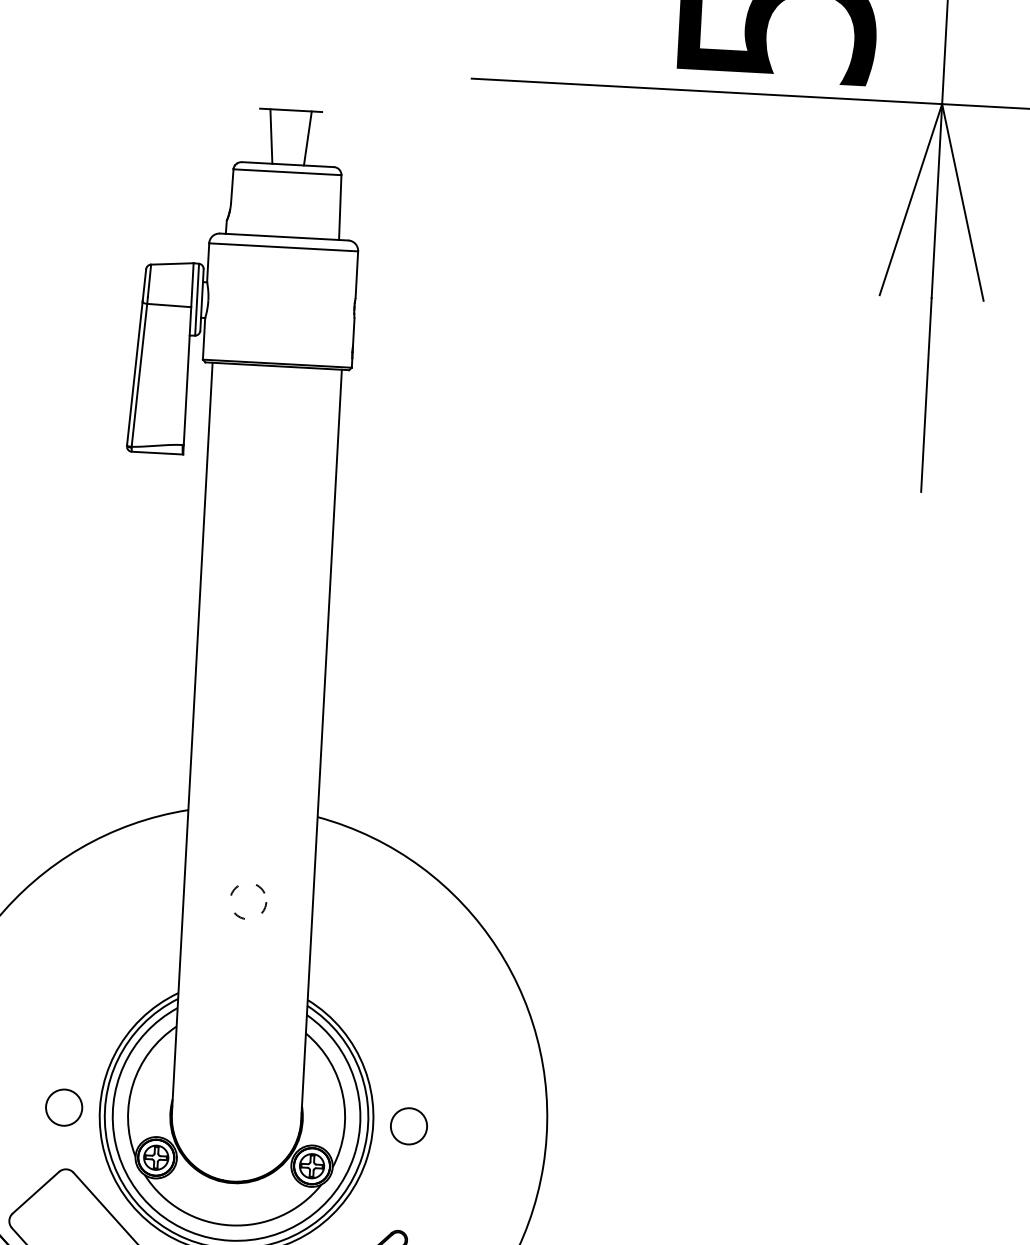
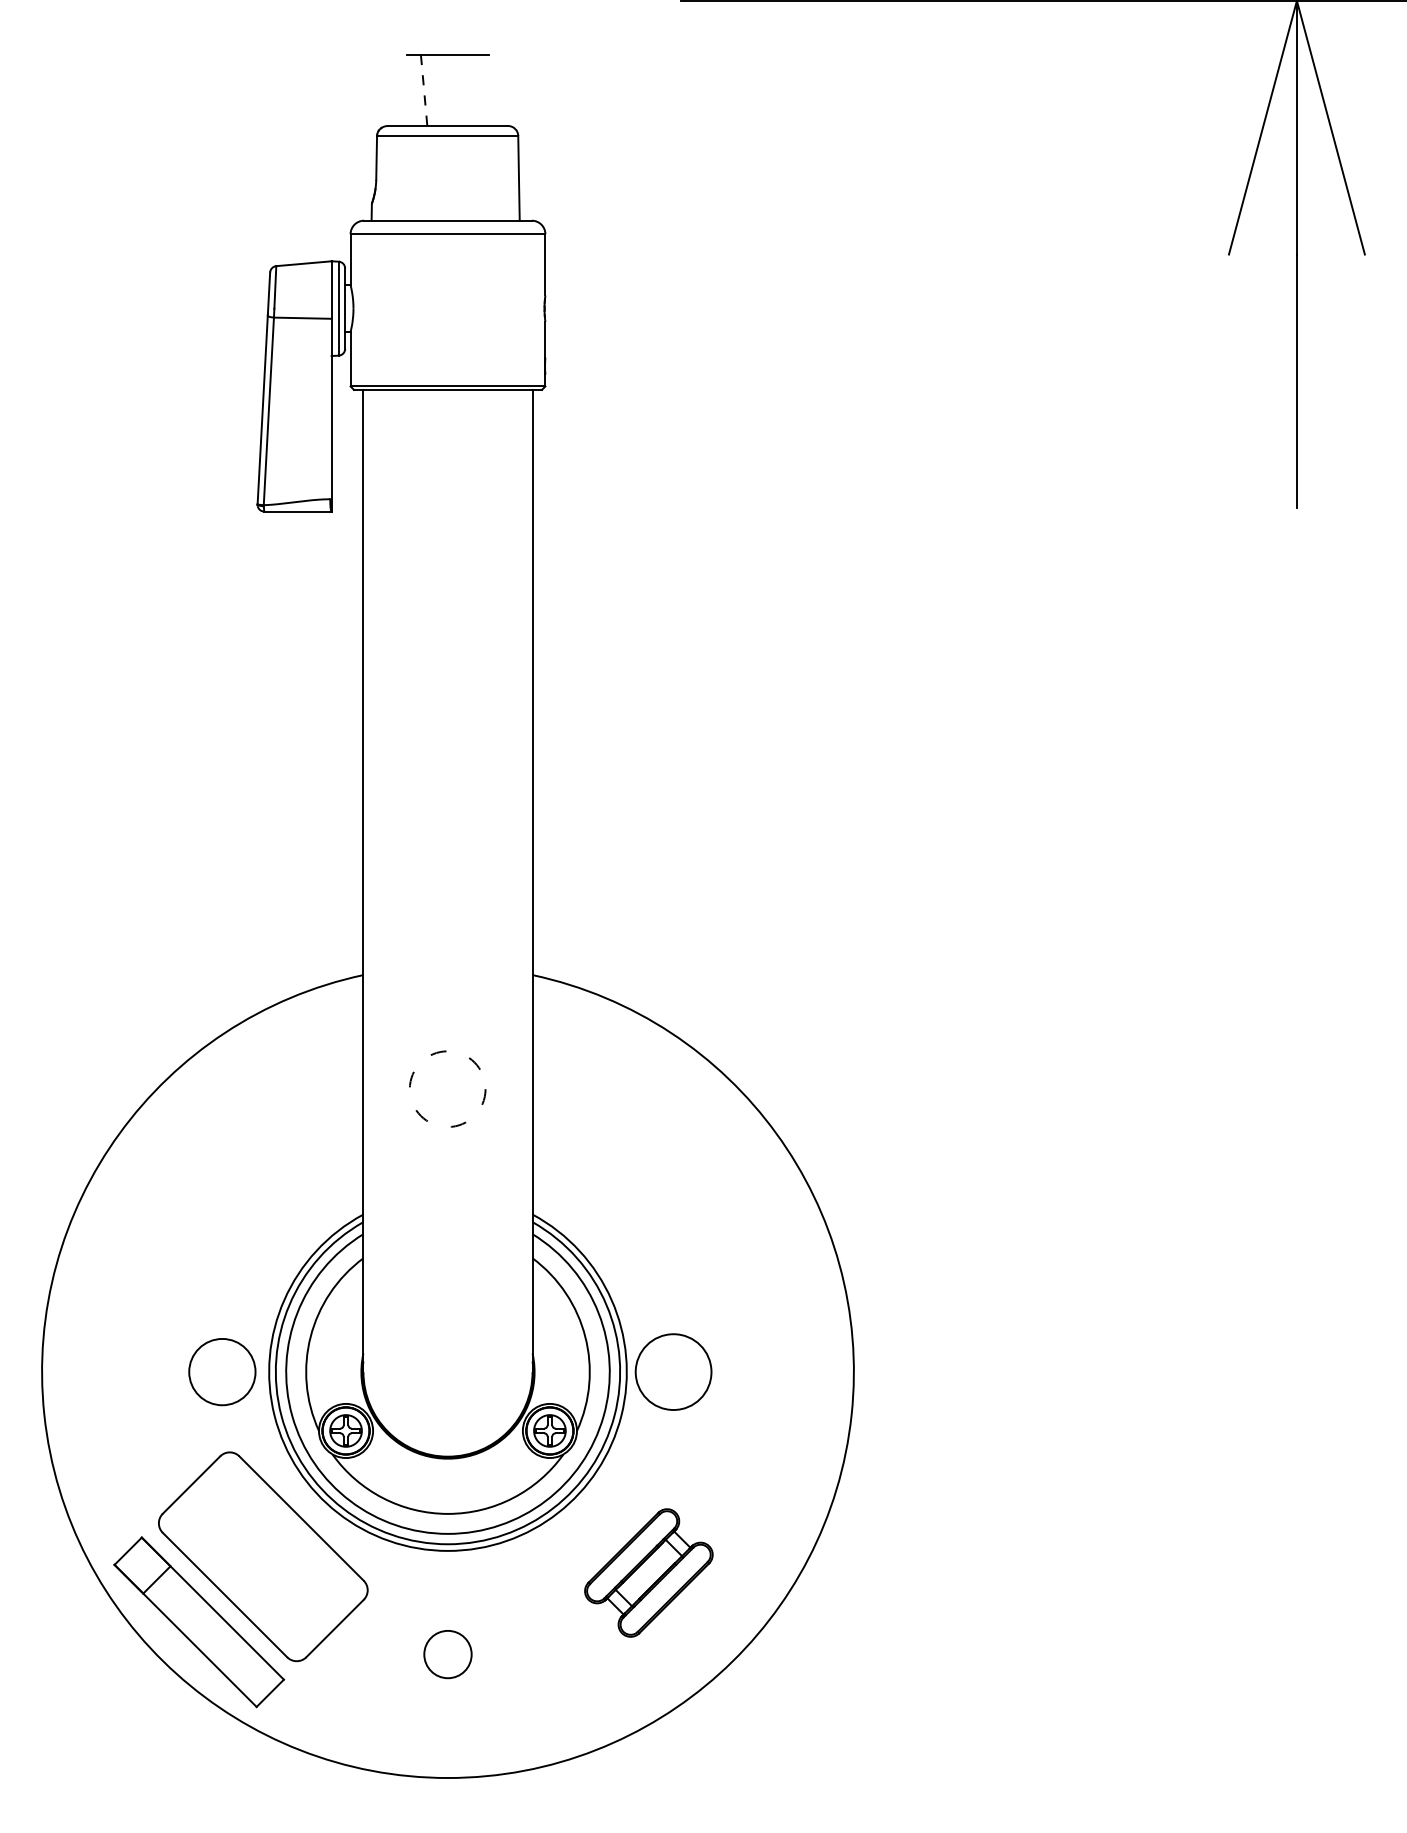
line: (271, 136) -> (424, 90), solid -> dashed
line: (307, 138) -> (471, 90), removed
circle: (248, 901) -> (448, 1090), size x1.6
circle: (64, 1107) -> (222, 1371), size x1.4
circle: (408, 1125) -> (673, 1371), size x1.6

